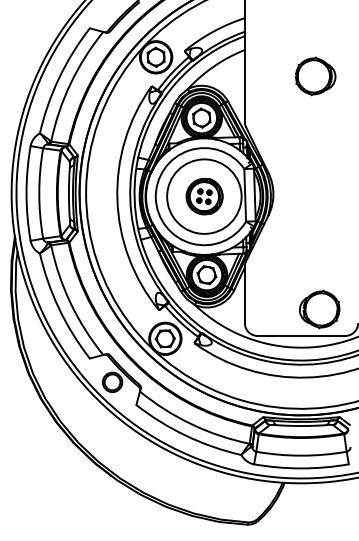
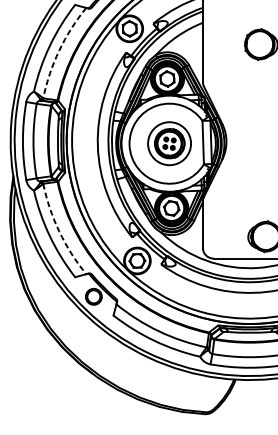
arc: (70, 83) -> (59, 50), solid -> dashed
circle: (204, 196) -> (169, 143), size x0.7
arc: (70, 303) -> (59, 231), solid -> dashed

